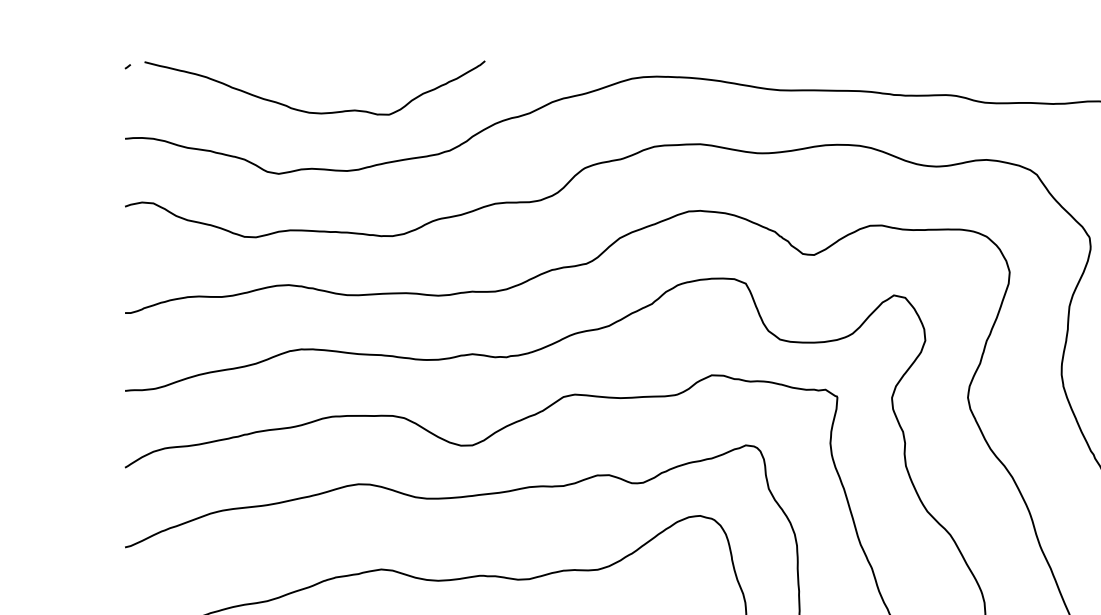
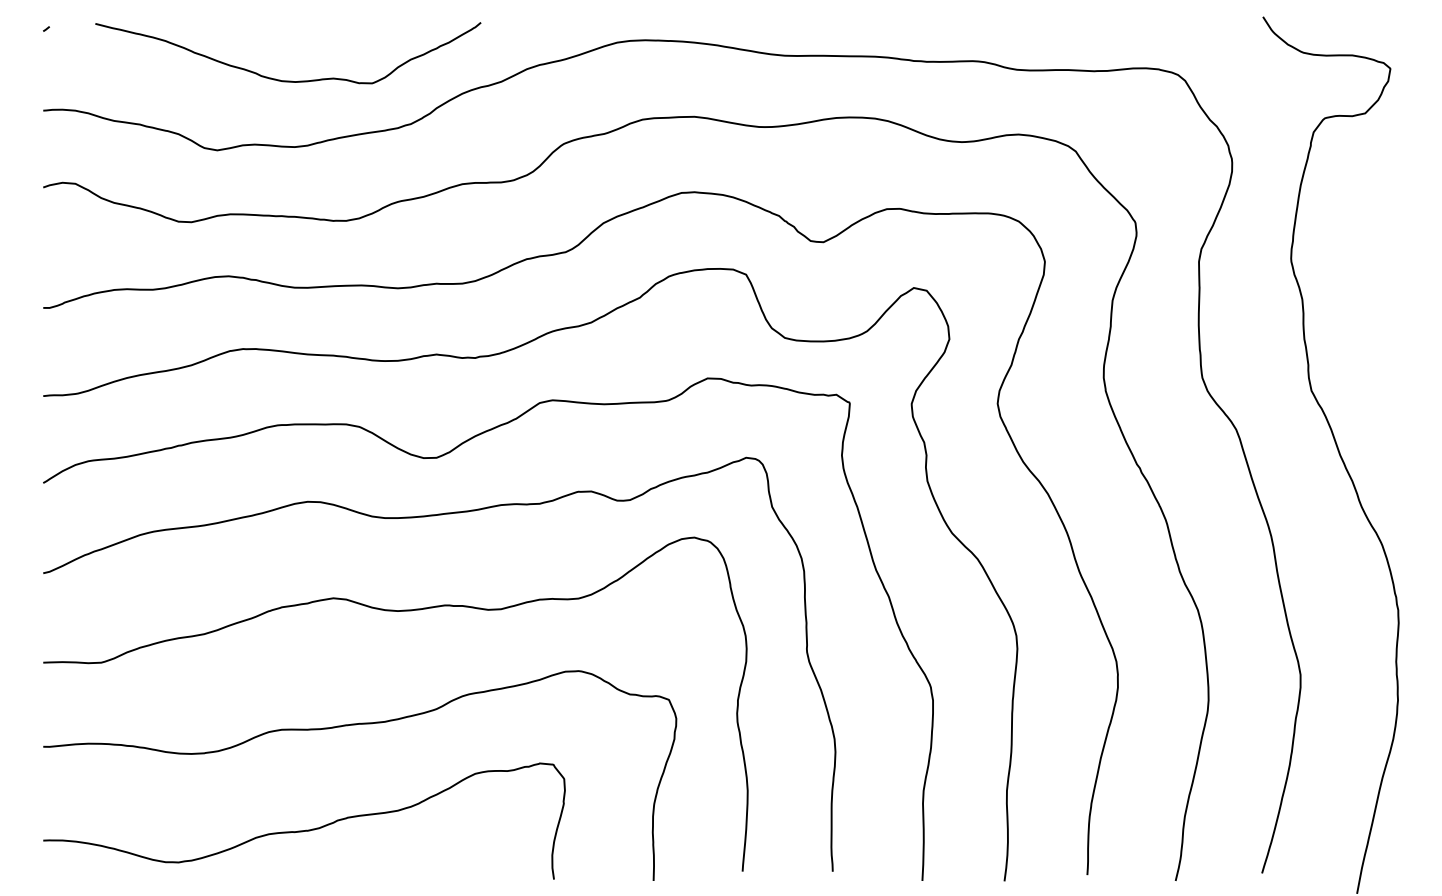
curve: (315, 112) -> (288, 80), moved

